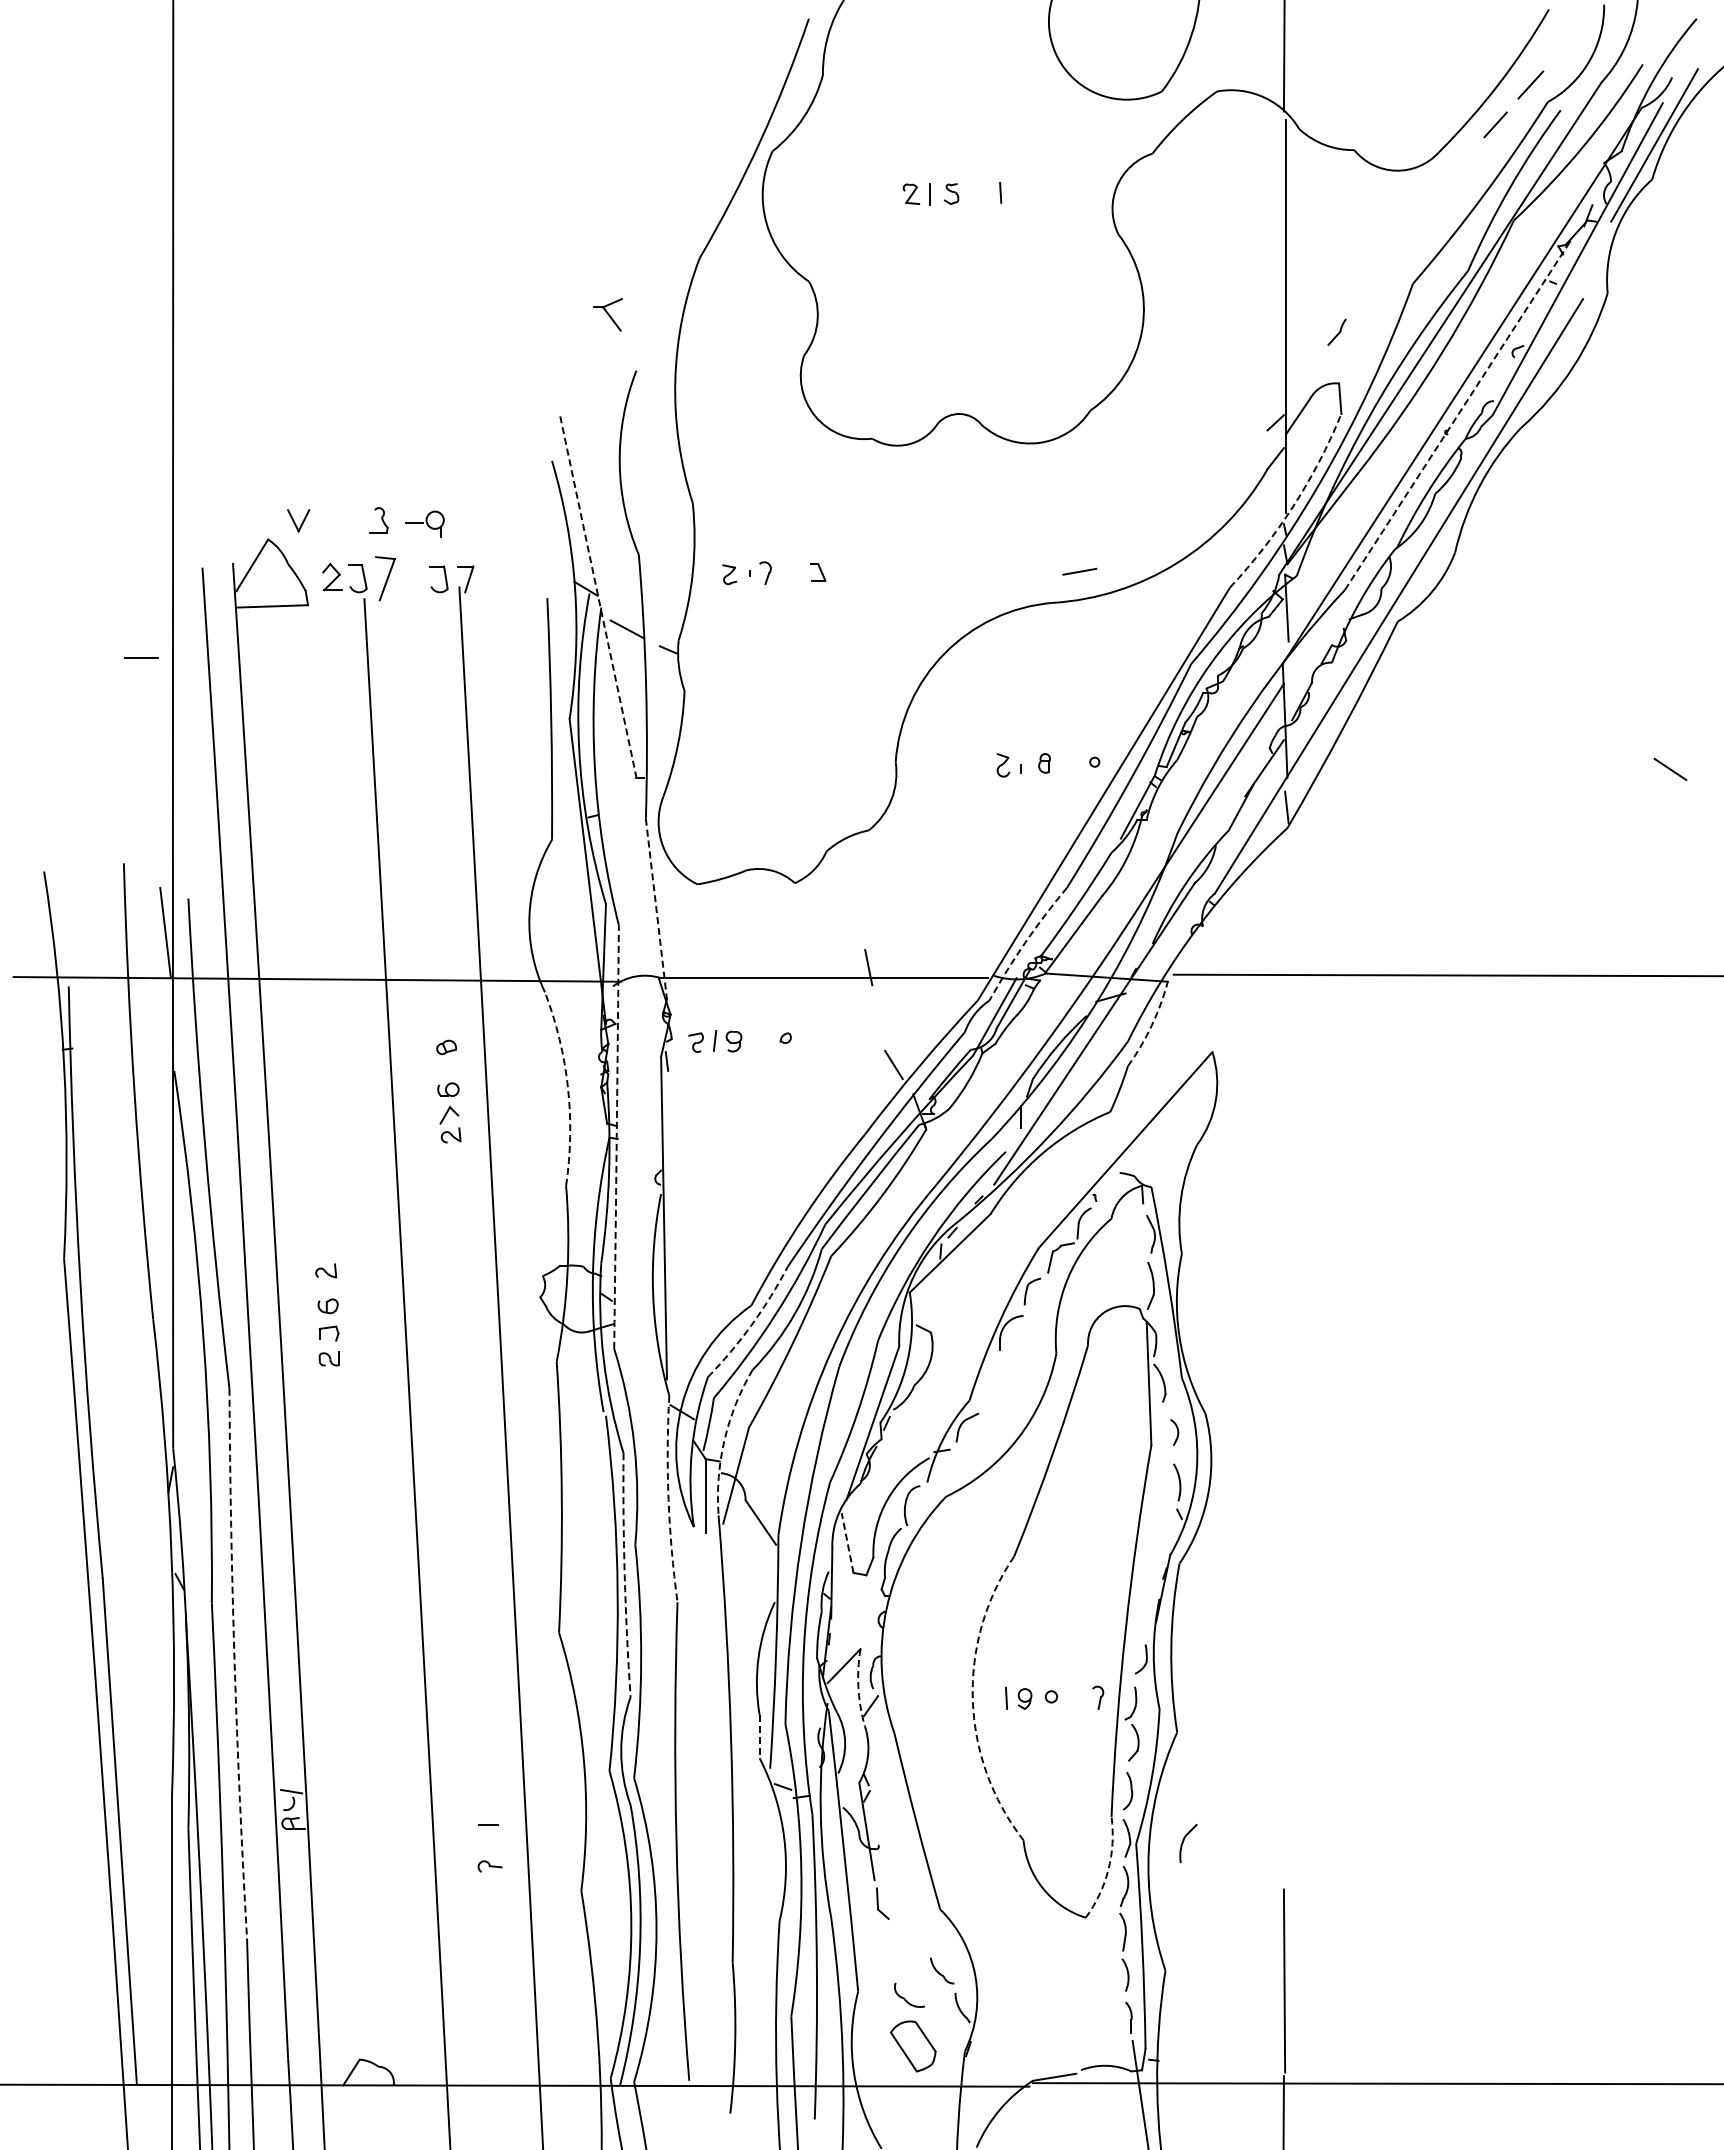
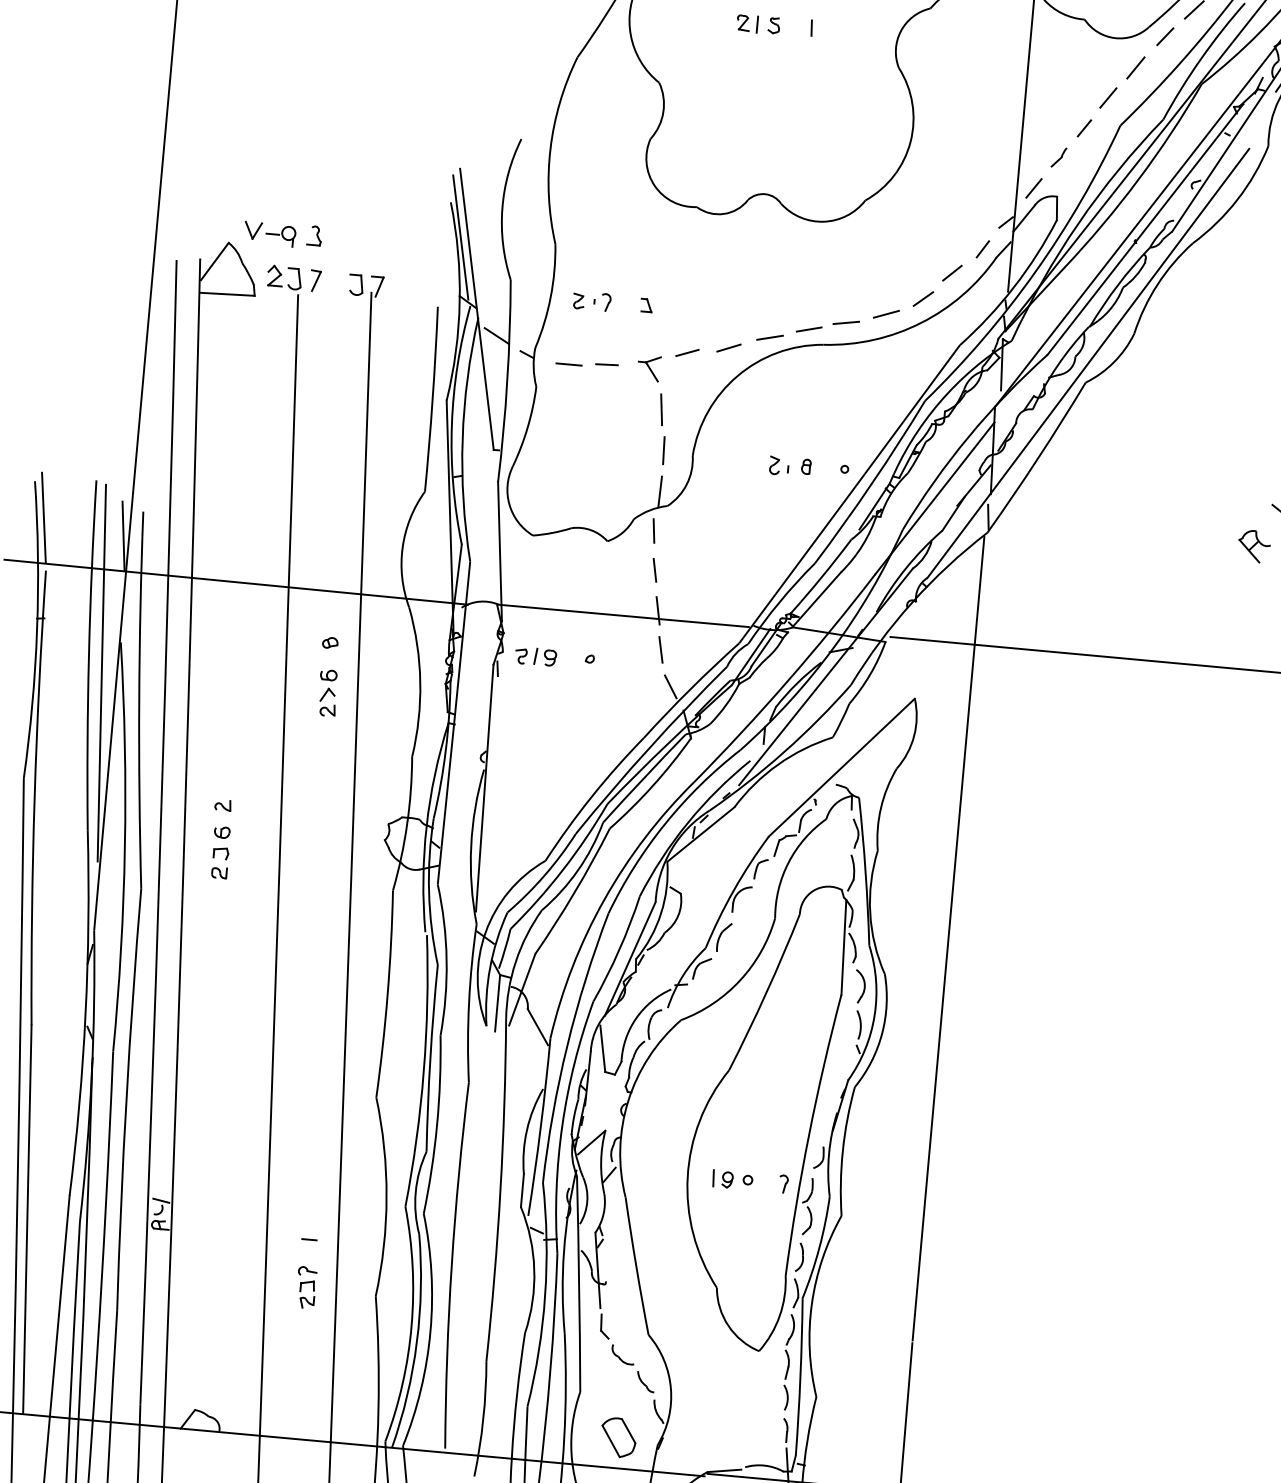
line: (1460, 162) -> (1164, 36), added
line: (1426, 206) -> (1135, 67), added
line: (1393, 248) -> (1107, 97), added
line: (1366, 291) -> (1084, 128), added
part: (607, 314) -> (648, 368), moved
line: (1307, 375) -> (1033, 188), added
line: (1457, 415) -> (1145, 229), dashed -> solid
line: (1248, 460) -> (982, 249), added
line: (1211, 494) -> (952, 272), added
line: (569, 505) -> (461, 237), added
arc: (1293, 505) -> (1014, 286), dashed -> solid
part: (424, 523) -> (280, 235), moved
line: (1176, 531) -> (922, 298), added
line: (1130, 555) -> (886, 313), added
part: (385, 578) -> (315, 280), size x0.62
line: (1032, 584) -> (809, 329), added
line: (598, 597) -> (477, 309), dashed -> solid
line: (982, 599) -> (770, 337), added
line: (929, 617) -> (728, 347), added
line: (876, 628) -> (687, 352), added
line: (773, 653) -> (606, 364), added
line: (141, 657) -> (569, 364), moved
line: (849, 706) -> (661, 410), added
line: (857, 758) -> (663, 450), added
line: (857, 812) -> (660, 491), added
part: (1635, 815) -> (1254, 546), added
line: (853, 864) -> (653, 531), added
line: (656, 909) -> (500, 551), dashed -> solid
line: (859, 915) -> (654, 570), added
line: (59, 917) -> (43, 517), added
arc: (1025, 942) -> (779, 602), dashed -> solid
line: (876, 1017) -> (660, 649), added
arc: (1151, 1025) -> (870, 674), dashed -> solid
arc: (568, 1087) -> (420, 681), dashed -> solid
line: (152, 1112) -> (101, 672), added
arc: (616, 1137) -> (453, 723), dashed -> solid
arc: (751, 1324) -> (544, 875), dashed -> solid
line: (1283, 1359) -> (948, 938), added
part: (1174, 1432) -> (859, 986), size x1.67
arc: (724, 1440) -> (515, 962), dashed -> solid
arc: (668, 1499) -> (468, 1003), dashed -> solid
line: (847, 1542) -> (602, 1048), dashed -> solid
arc: (624, 1575) -> (430, 1058), dashed -> solid
arc: (234, 1663) -> (126, 1098), dashed -> solid
arc: (858, 1690) -> (601, 1162), dashed -> solid
arc: (972, 1699) -> (687, 1176), dashed -> solid
line: (759, 1736) -> (522, 1190), dashed -> solid
part: (1188, 1842) -> (724, 936), moved
arc: (1108, 1869) -> (779, 1315), dashed -> solid
part: (491, 1896) -> (306, 1294), added
part: (909, 1995) -> (623, 1355), moved

